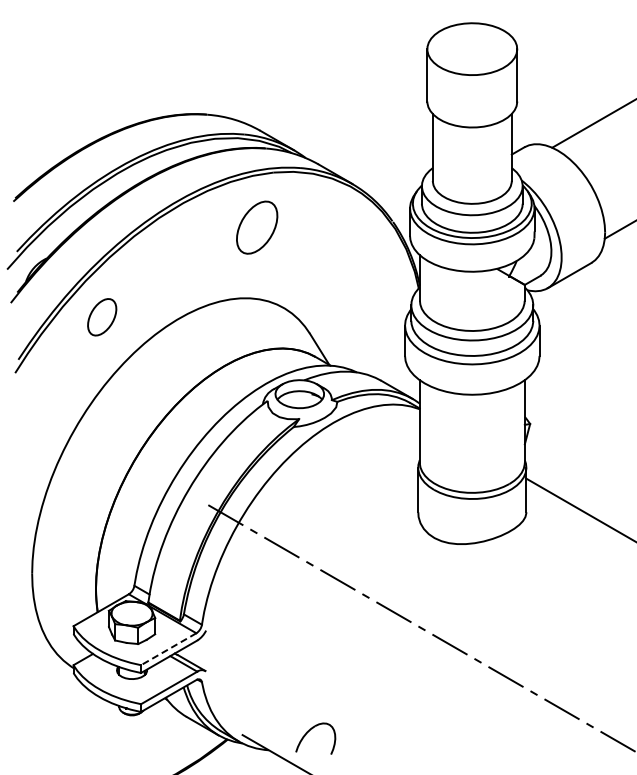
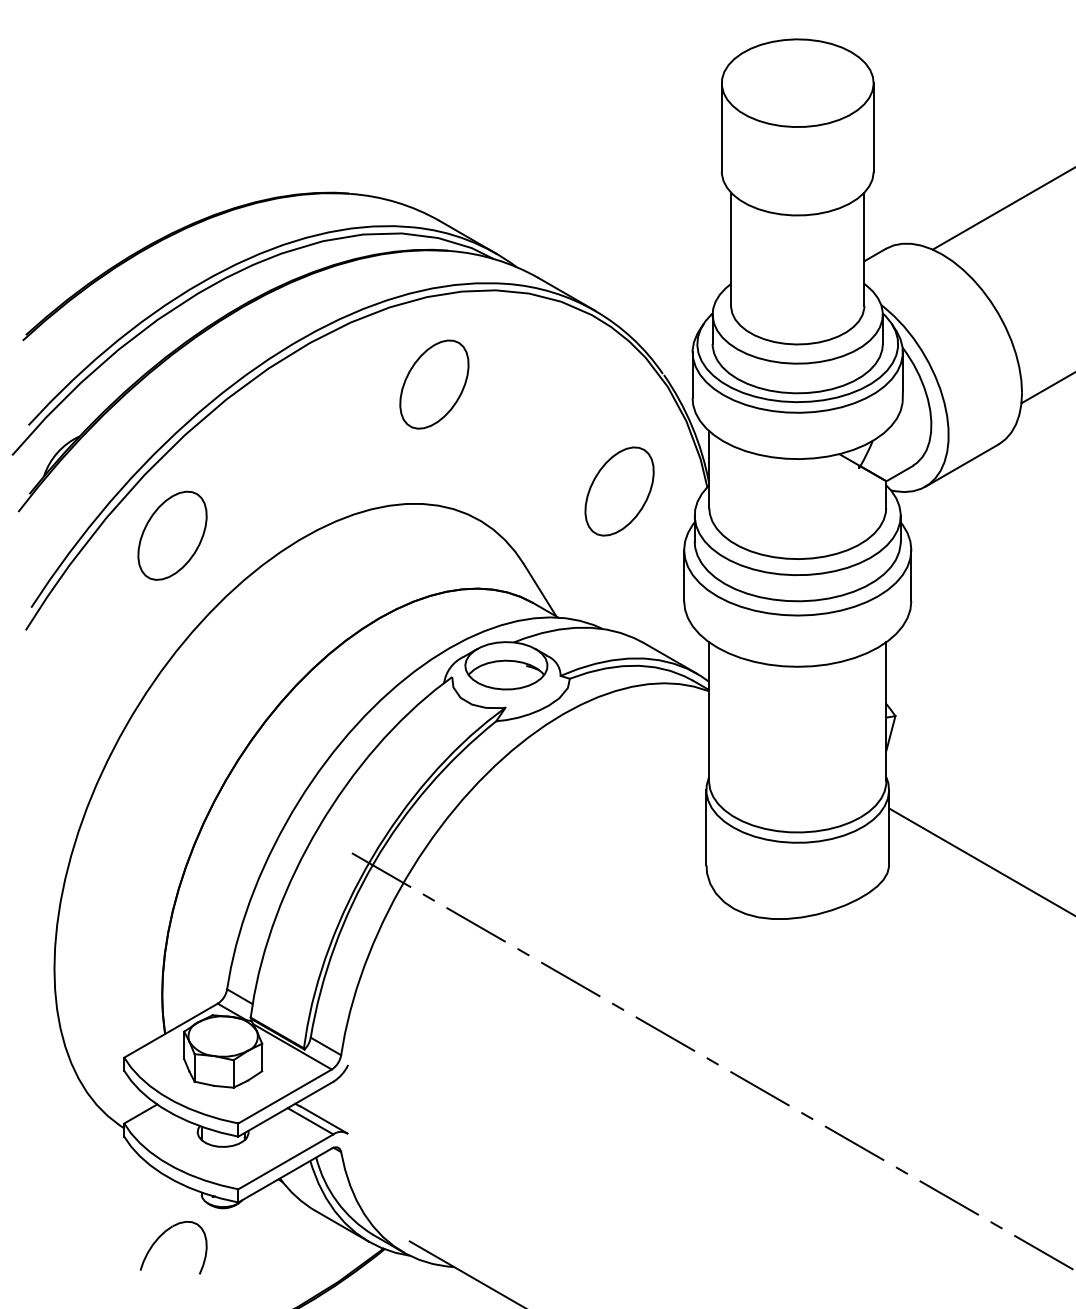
part: (366, 290) -> (619, 490), added
part: (102, 317) -> (173, 536), size x1.43
line: (168, 649) -> (284, 1096), dashed -> solid
part: (309, 731) -> (163, 1235), moved

